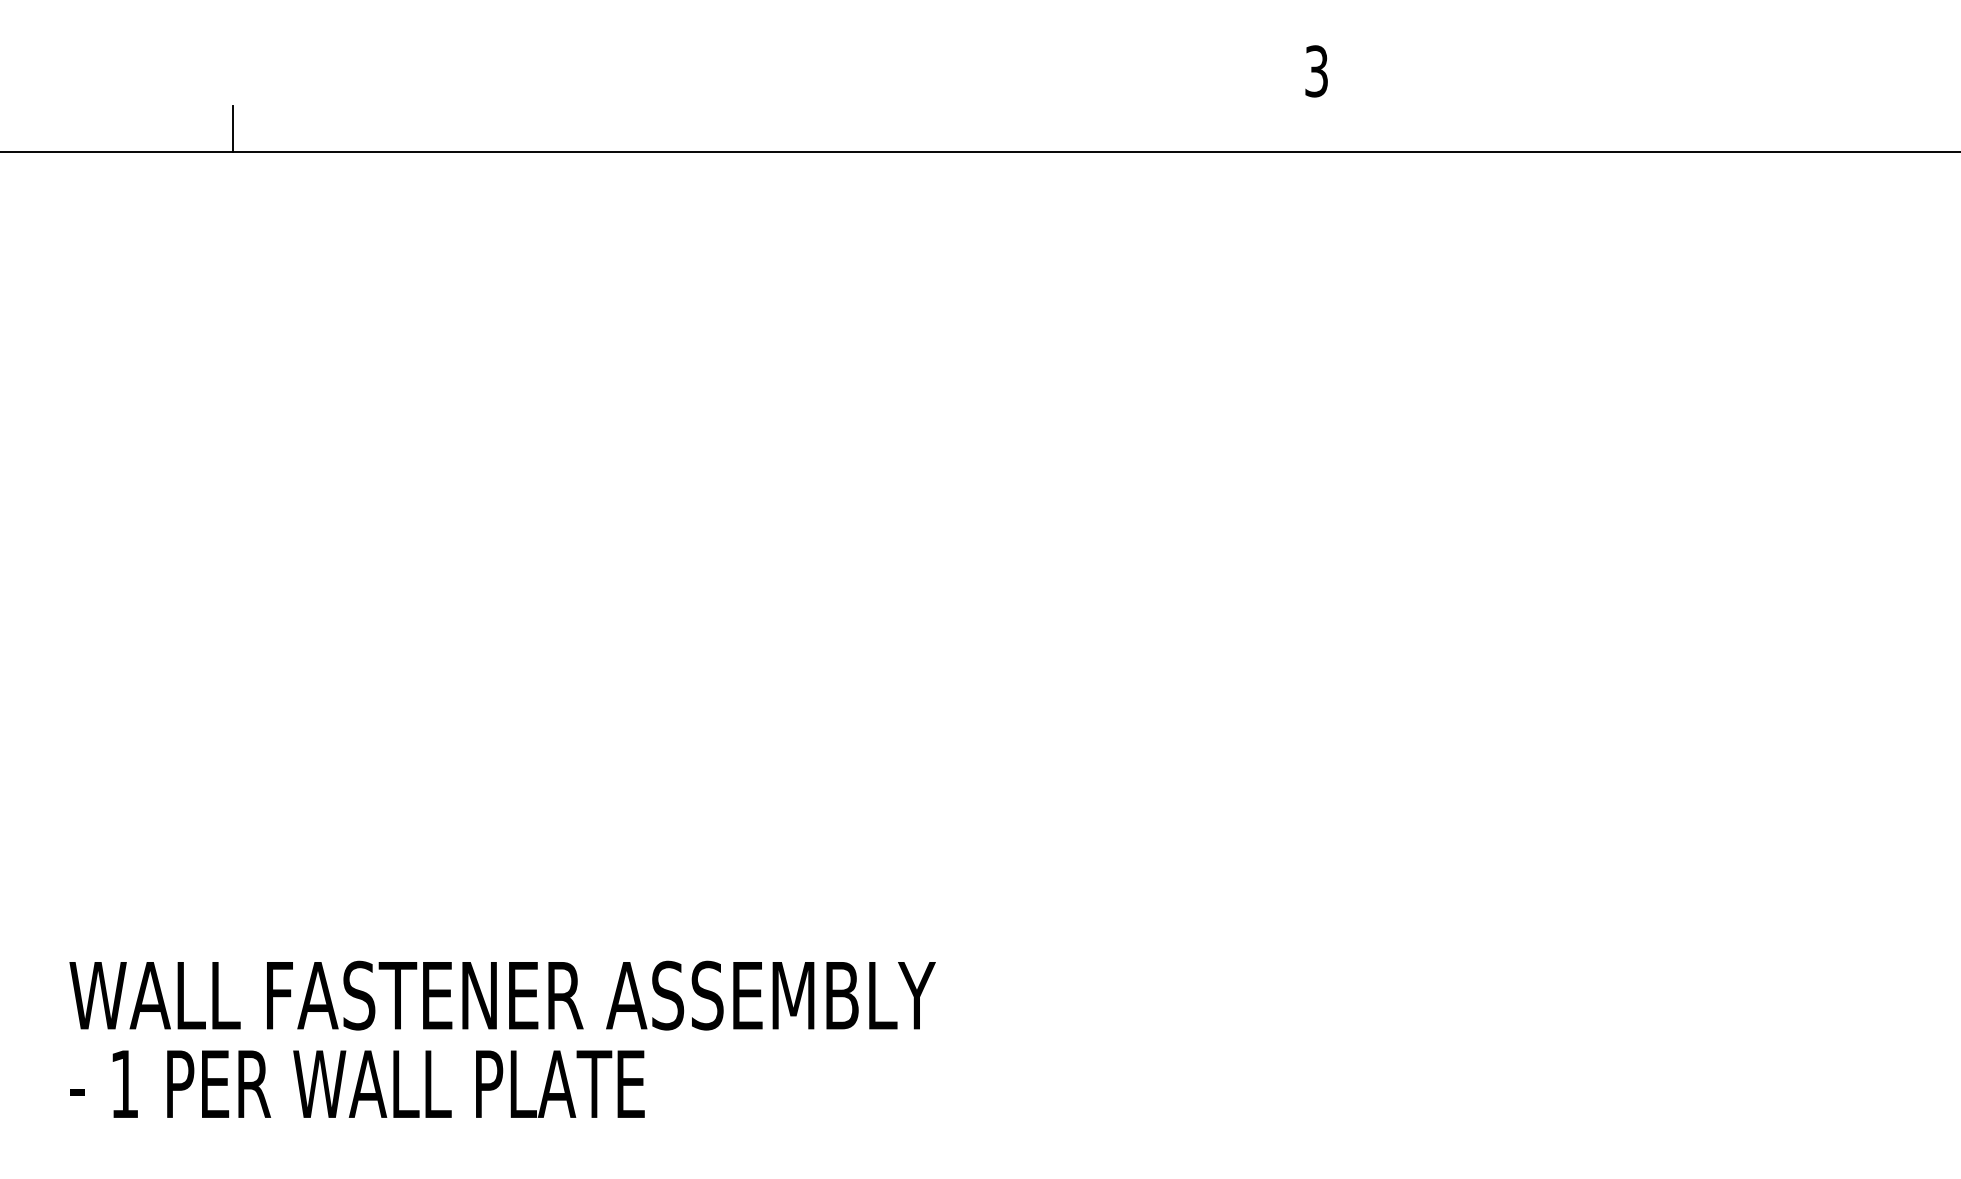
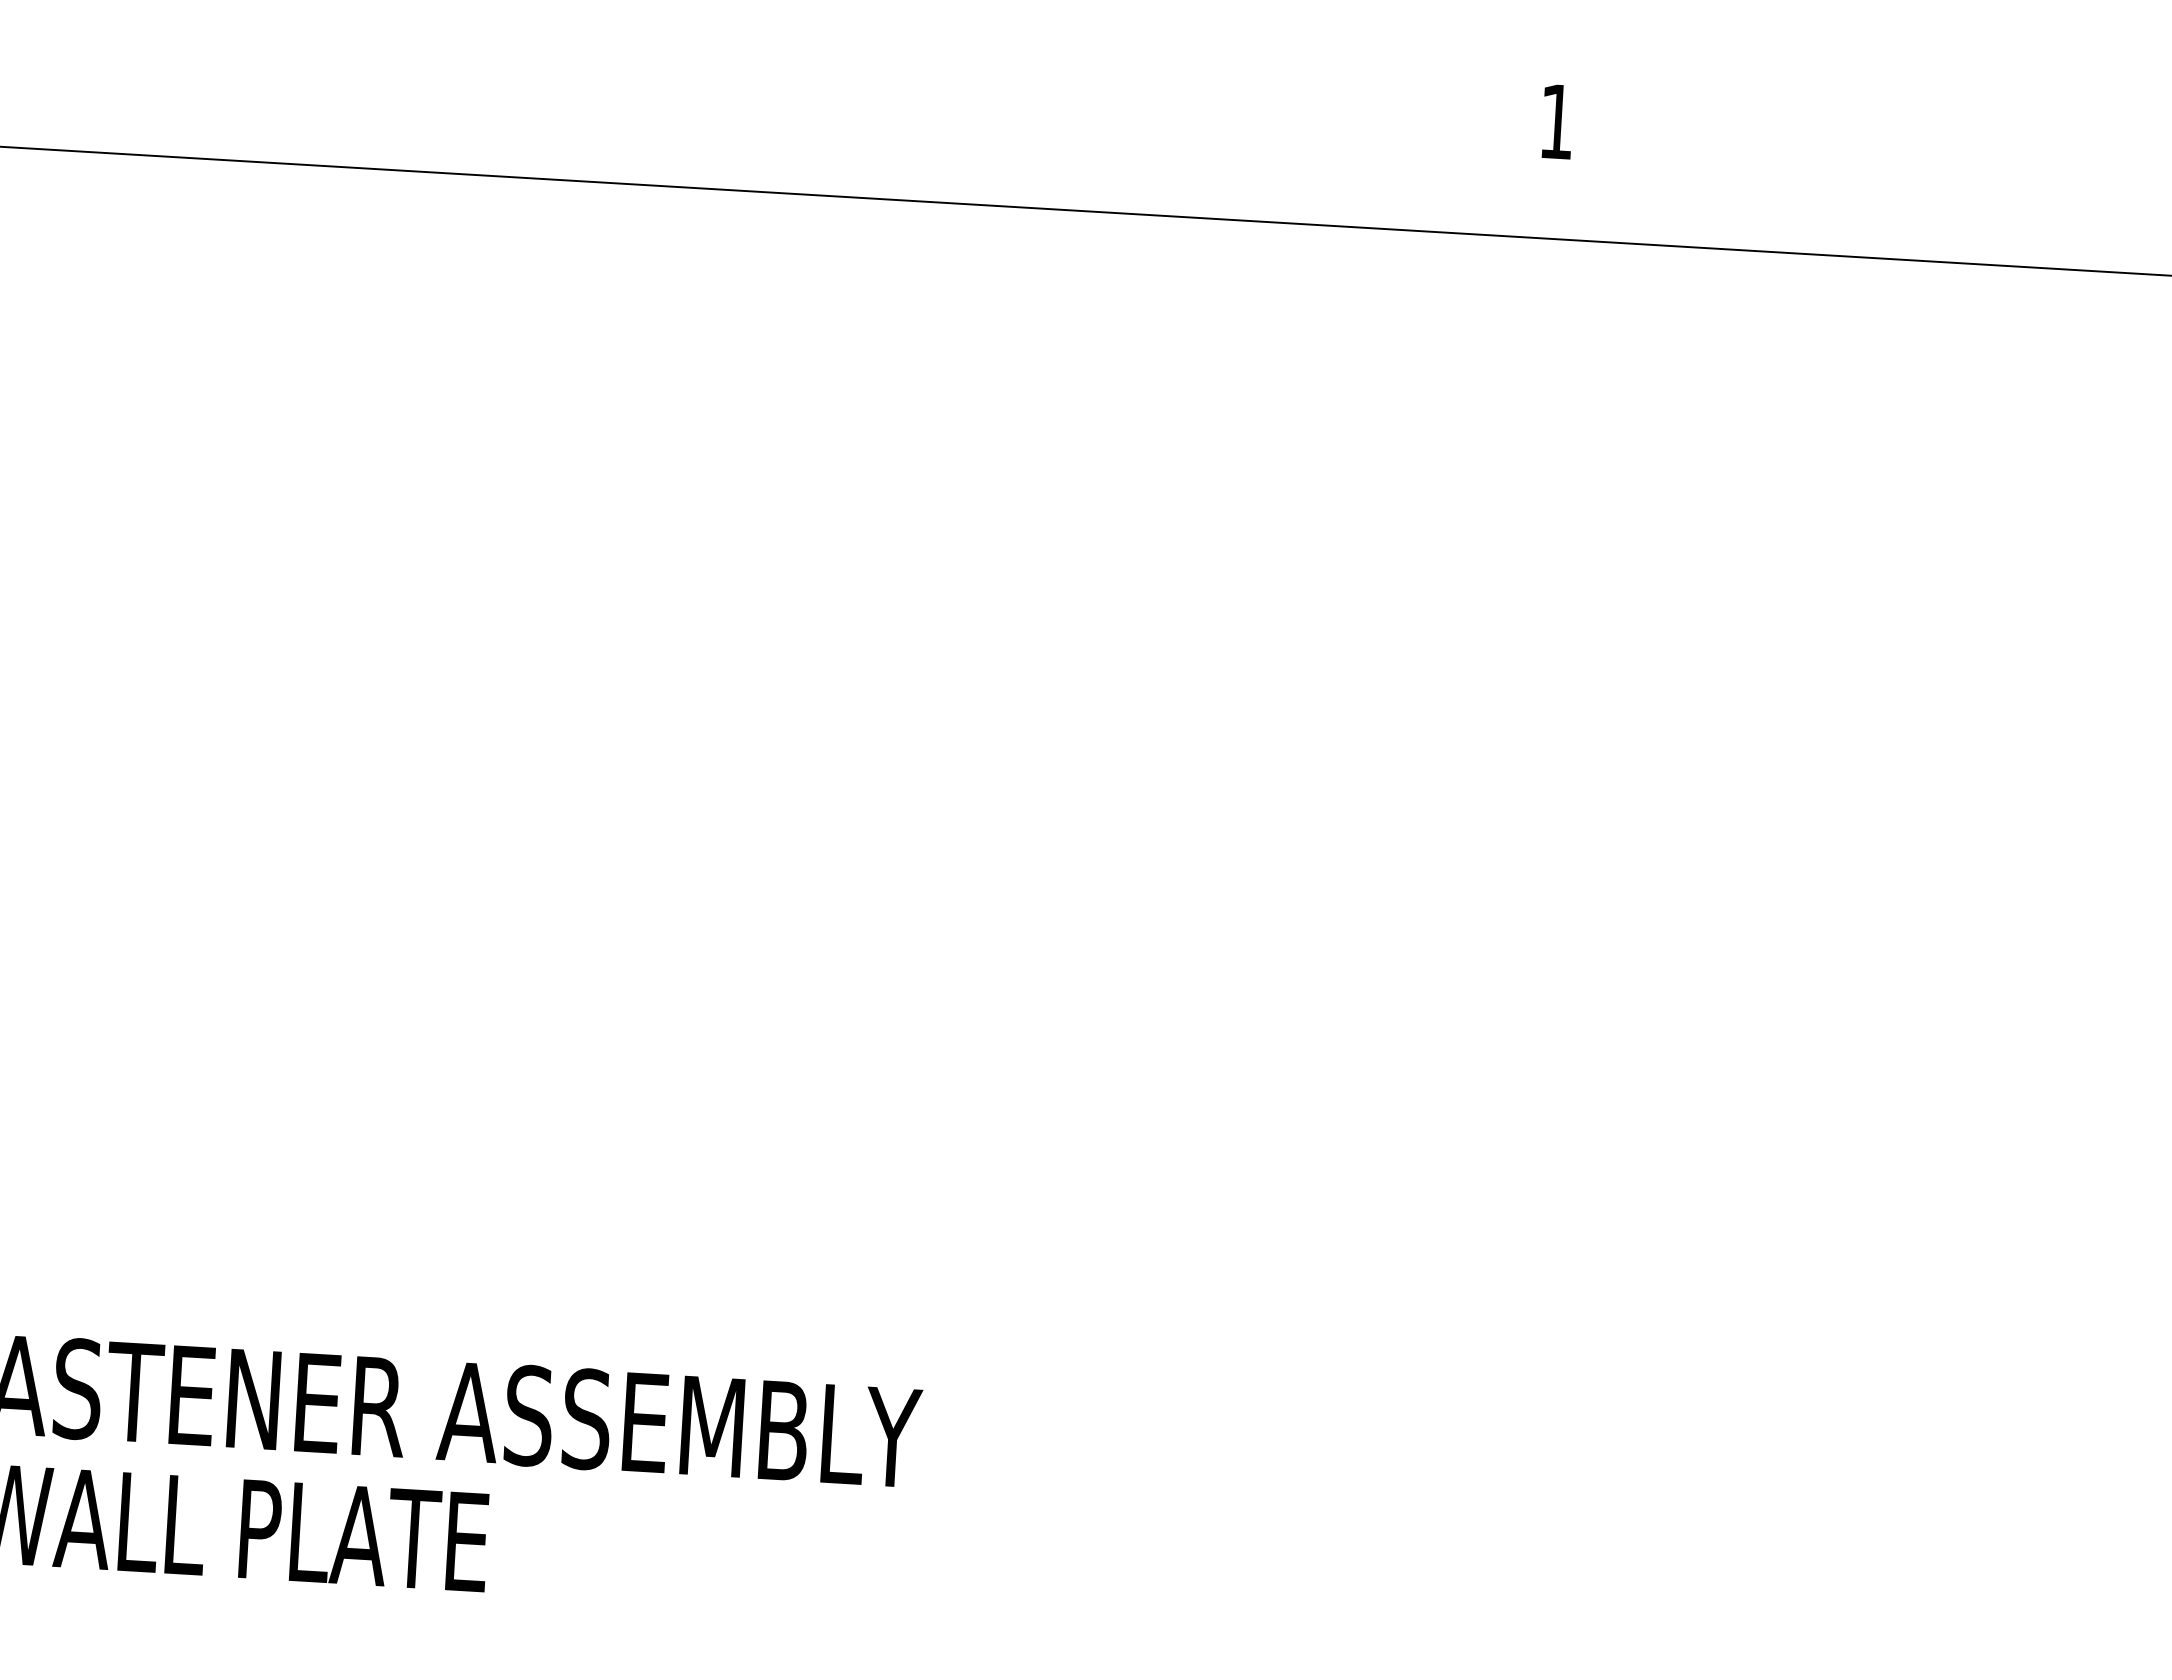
text: (1316, 71) -> (1556, 121), 3 -> 1

